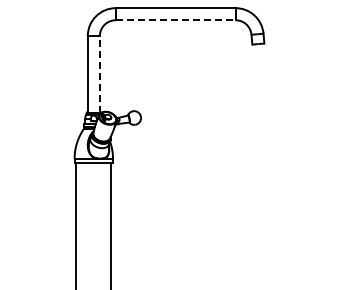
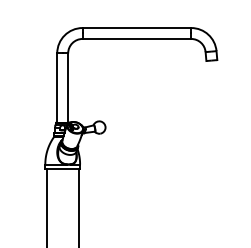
line: (175, 20) -> (136, 39), dashed -> solid
line: (99, 73) -> (67, 87), dashed -> solid

